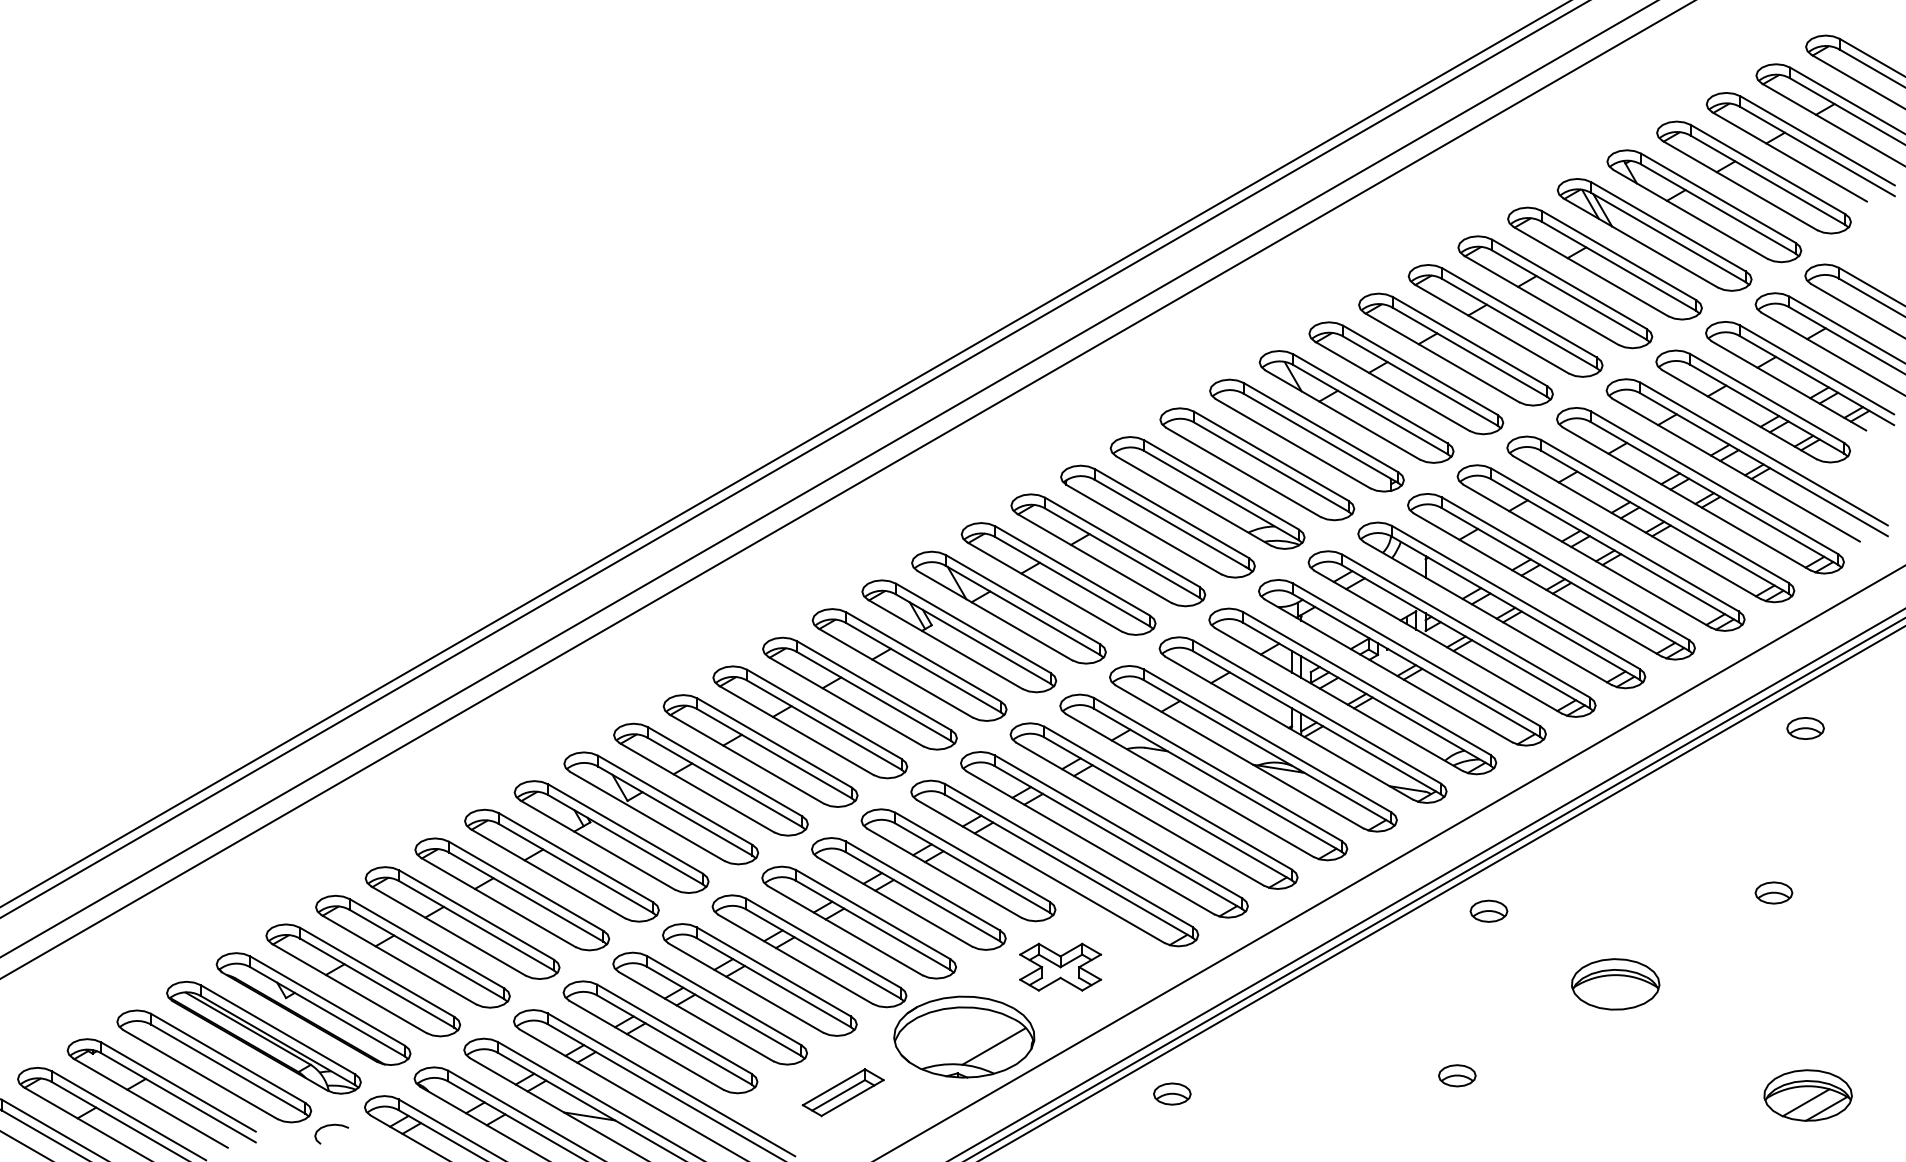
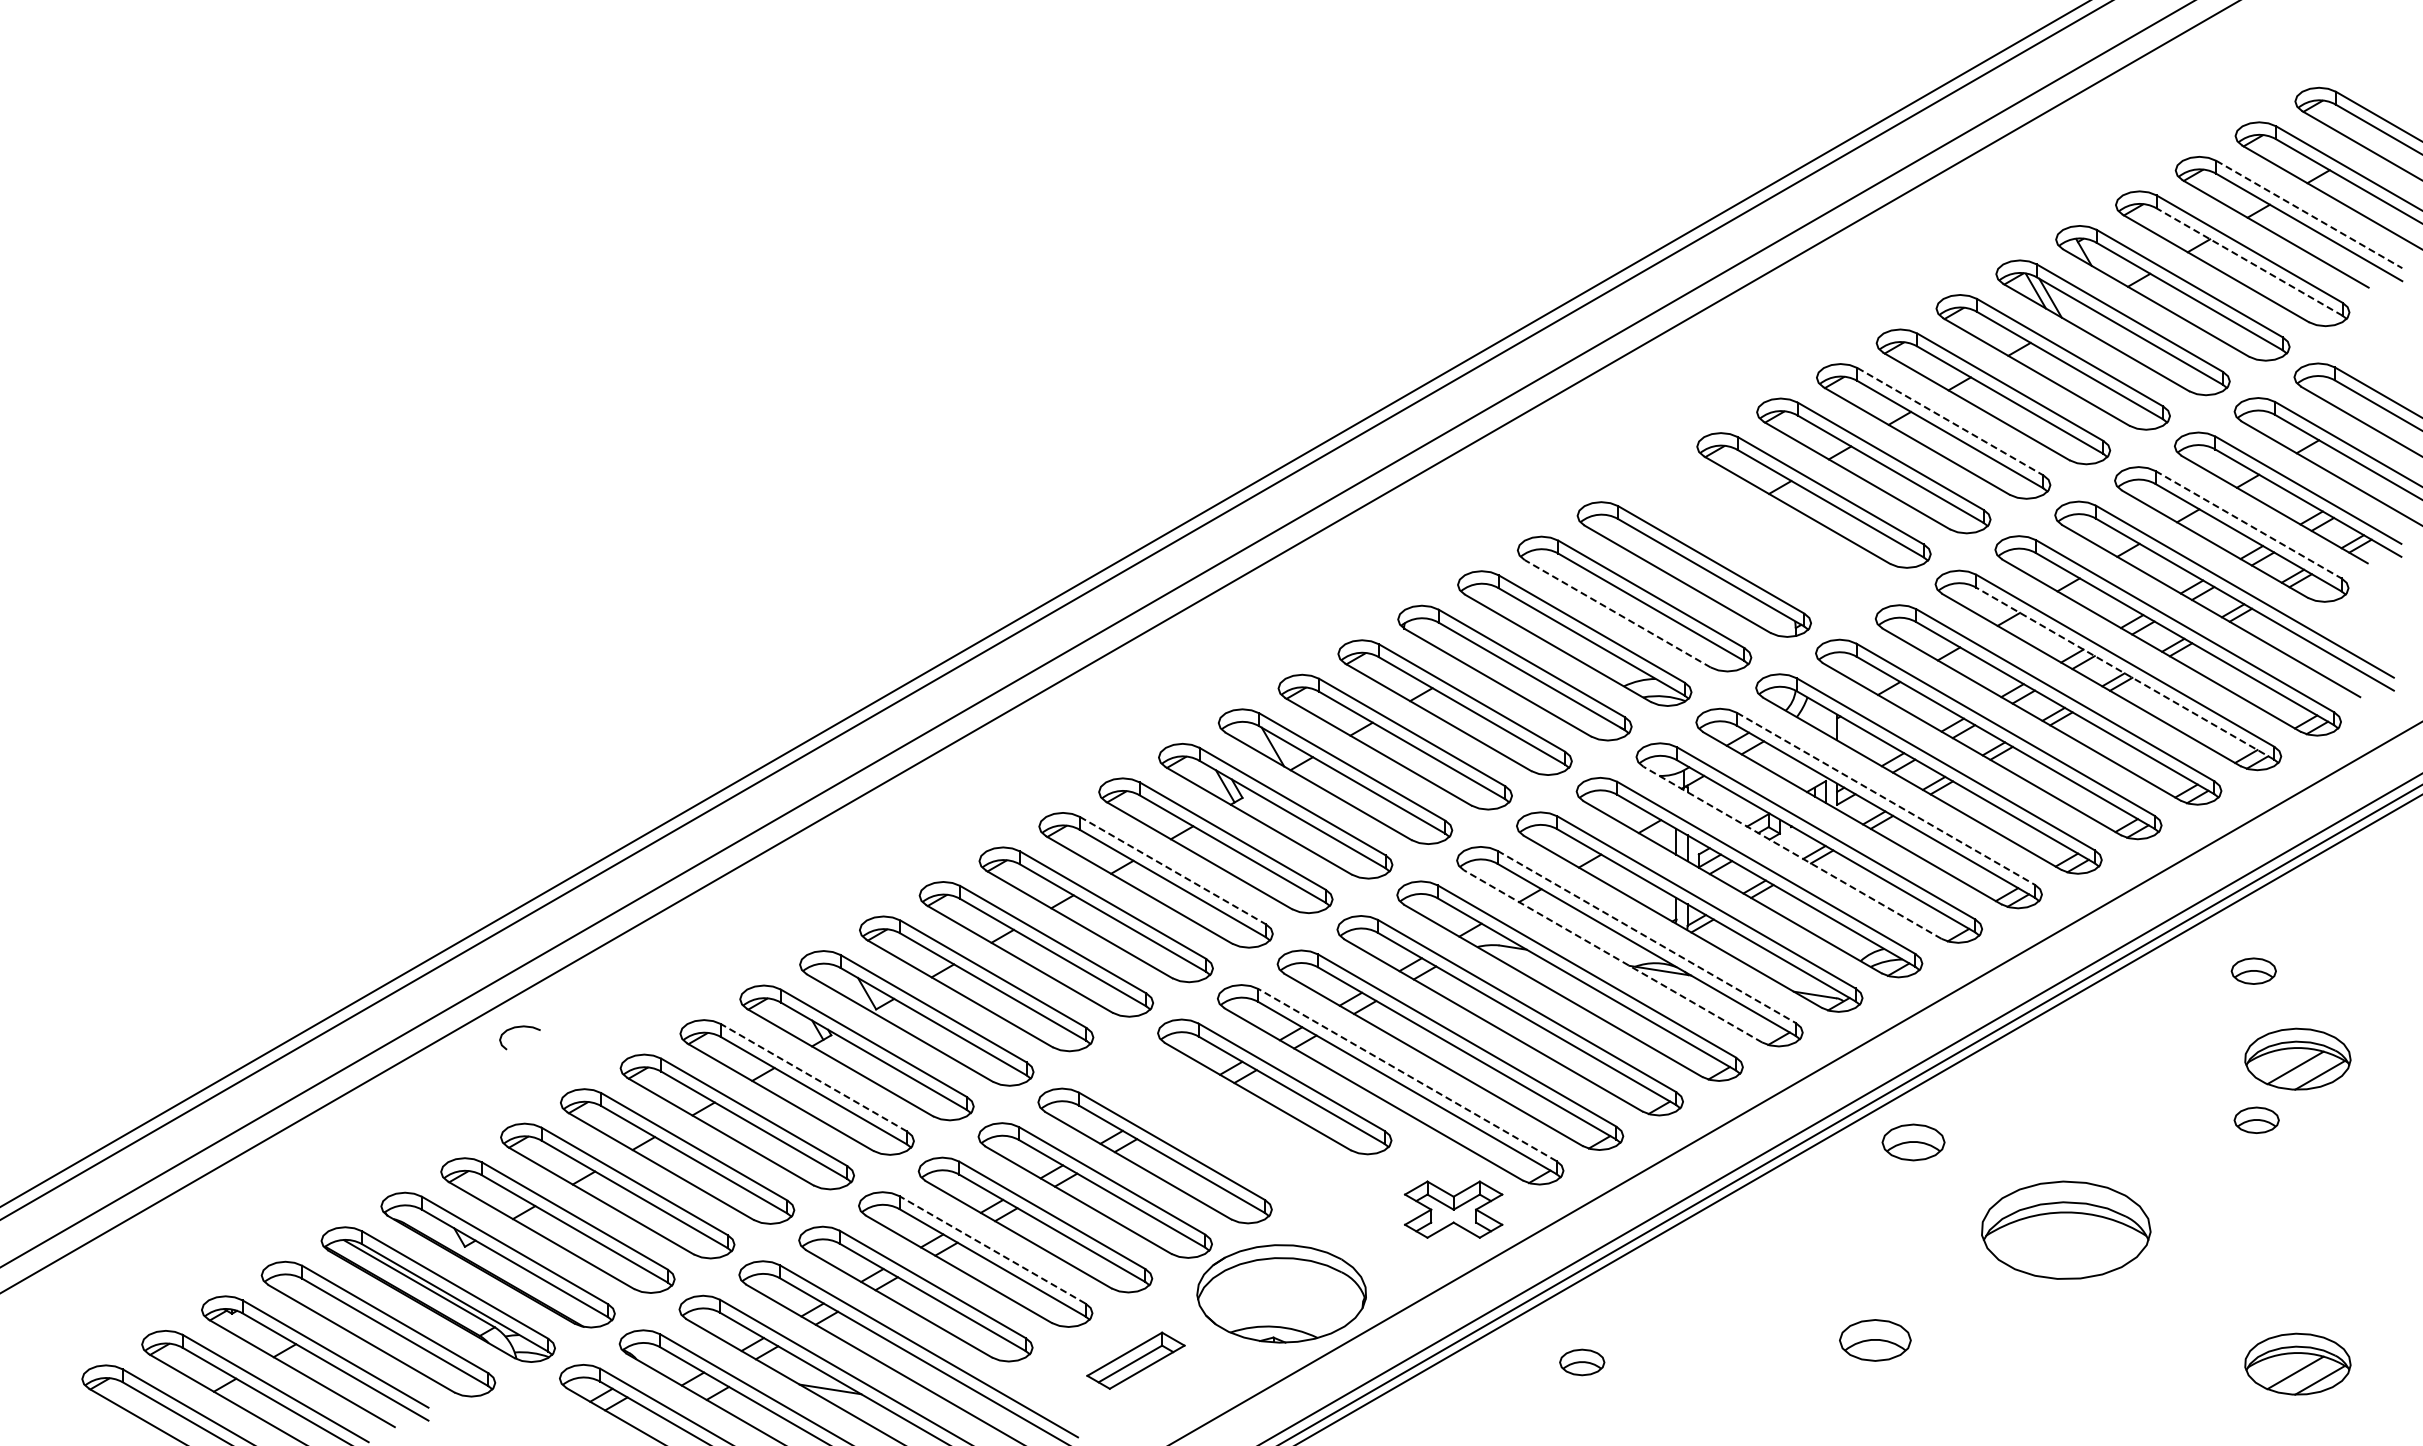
line: (1817, 140) -> (2309, 214), solid -> dashed
line: (1767, 179) -> (2249, 261), solid -> dashed
line: (1519, 312) -> (1950, 421), solid -> dashed
line: (1767, 399) -> (2249, 525), solid -> dashed
part: (1356, 406) -> (1753, 534), removed
line: (1243, 472) -> (1617, 613), solid -> dashed
line: (1664, 521) -> (2124, 673), solid -> dashed
line: (1466, 626) -> (1886, 799), solid -> dashed
line: (1388, 670) -> (1792, 852), solid -> dashed
line: (874, 685) -> (1173, 870), solid -> dashed
part: (1805, 727) -> (2253, 970), moved
line: (1268, 741) -> (1647, 937), solid -> dashed
line: (1238, 756) -> (1612, 956), solid -> dashed
part: (1807, 841) -> (2297, 1058), added
line: (1068, 854) -> (1407, 1074), solid -> dashed
line: (575, 857) -> (813, 1077), solid -> dashed
part: (908, 893) -> (1214, 1121), removed
part: (1488, 910) -> (1913, 1141), size x1.4
part: (1060, 967) -> (1453, 1209), moved
part: (1615, 984) -> (2065, 1230), size x1.6
line: (724, 1000) -> (992, 1249), solid -> dashed
line: (994, 1046) -> (1317, 1305), removed
part: (1457, 1075) -> (1875, 1340), size x1.6
part: (1172, 1094) -> (1582, 1362), moved
curve: (328, 1126) -> (516, 1028), moved

